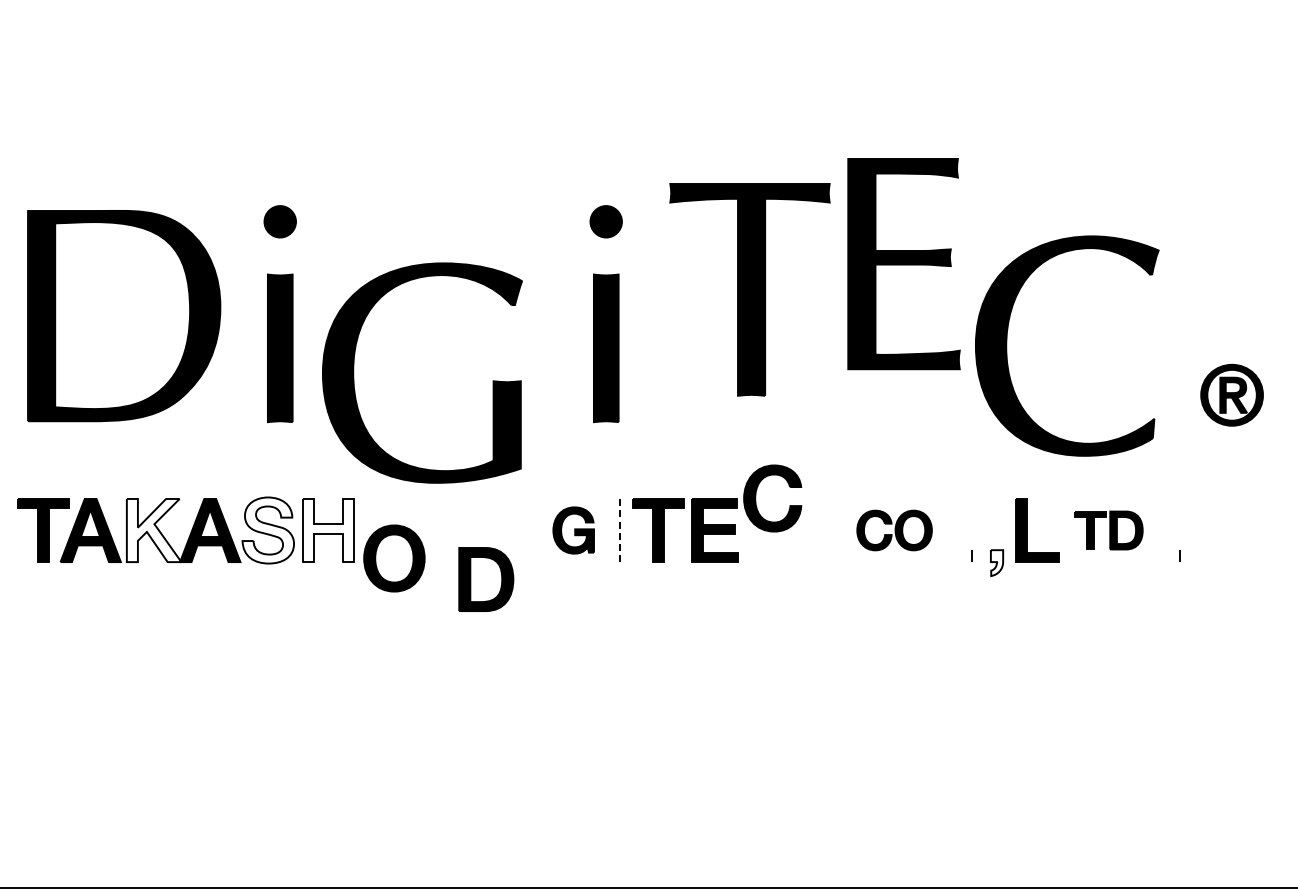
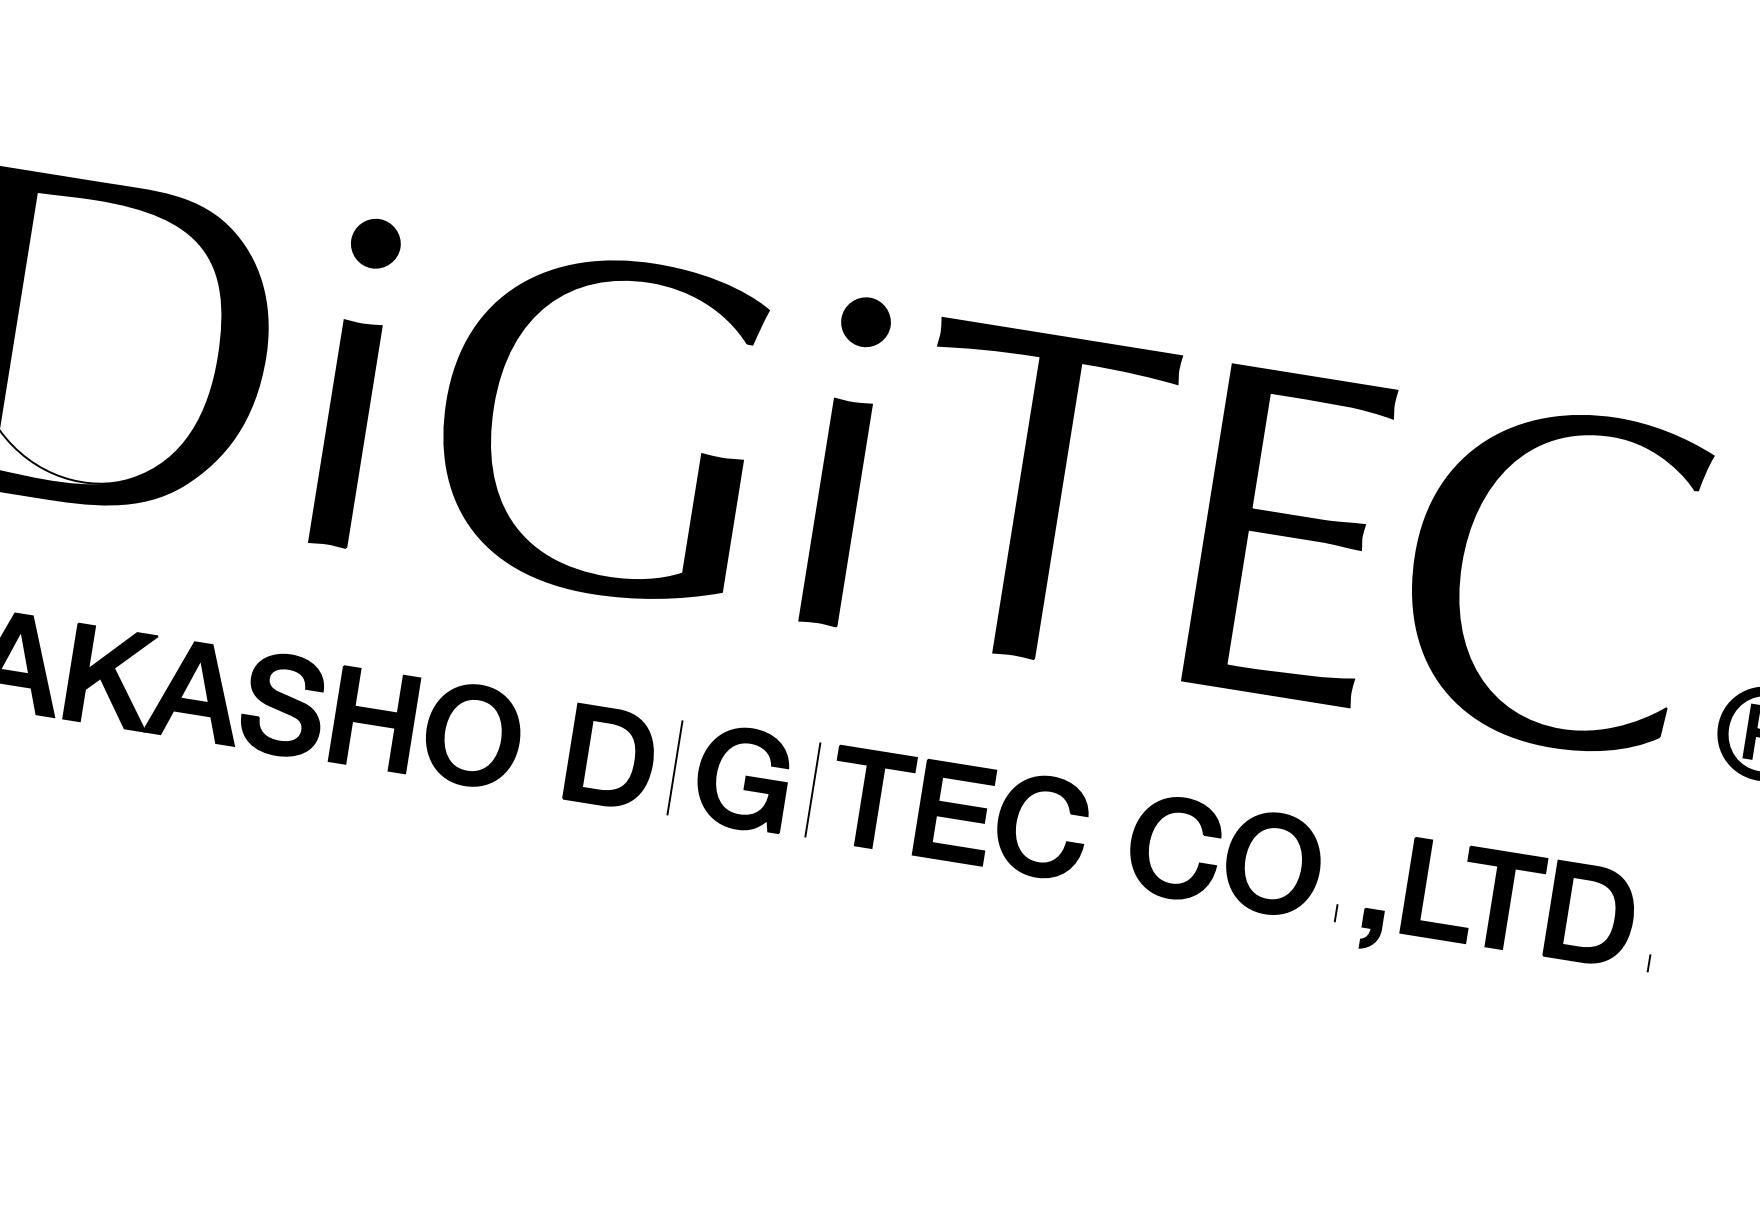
part: (903, 264) -> (1290, 536), moved
part: (749, 289) -> (1036, 495), moved
part: (1007, 345) -> (1463, 562), moved
part: (354, 372) -> (494, 407), moved
part: (756, 498) -> (1017, 822), moved
fill: (153, 530) -> (110, 677), added
fill: (268, 530) -> (283, 705), added
fill: (328, 530) -> (374, 719), added
line: (528, 530) -> (674, 767), added
part: (573, 530) -> (742, 778), size x1.43
line: (620, 530) -> (813, 789), dashed -> solid
part: (894, 530) -> (1225, 855), size x1.67
part: (1108, 530) -> (1546, 907), size x1.67
part: (394, 558) -> (473, 735), moved
fill: (996, 563) -> (1370, 930), added
part: (486, 579) -> (611, 757), moved

